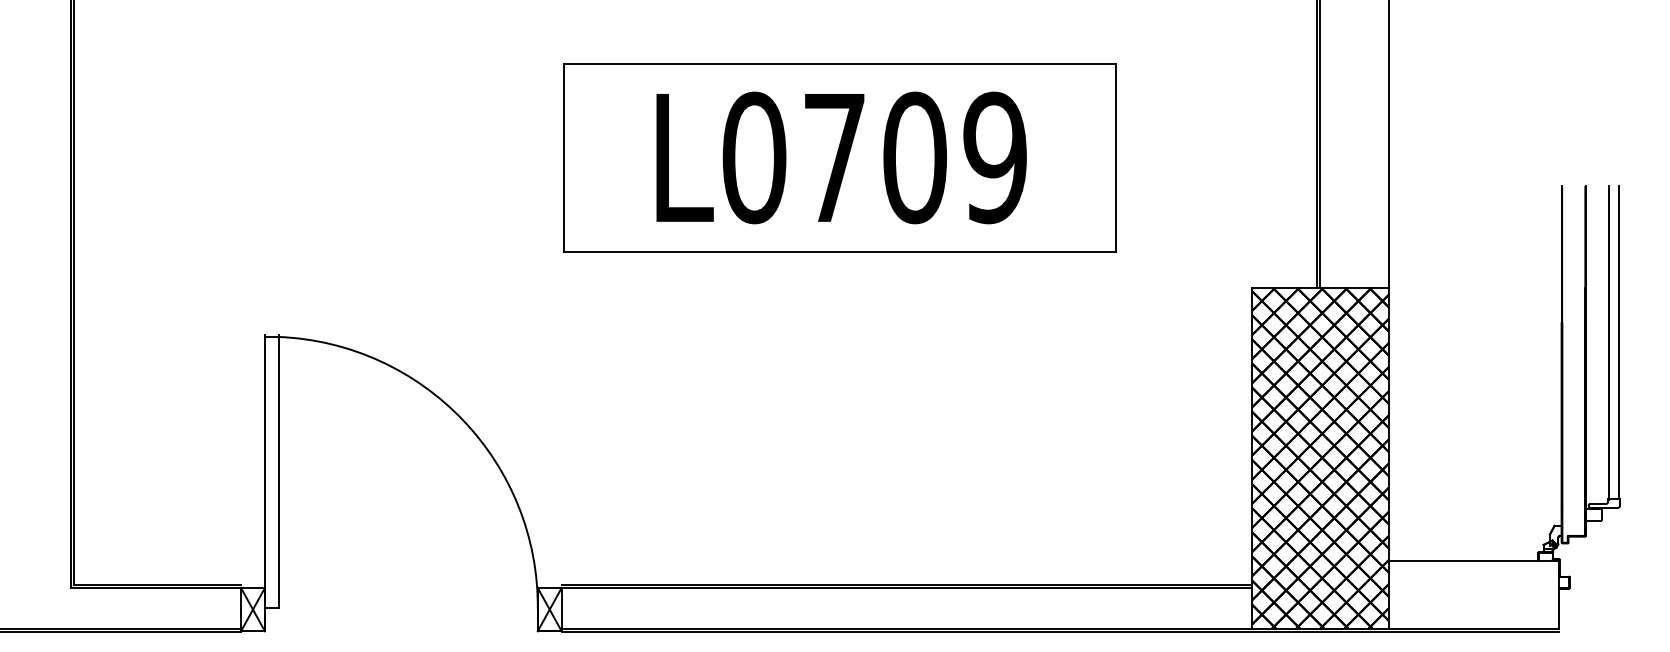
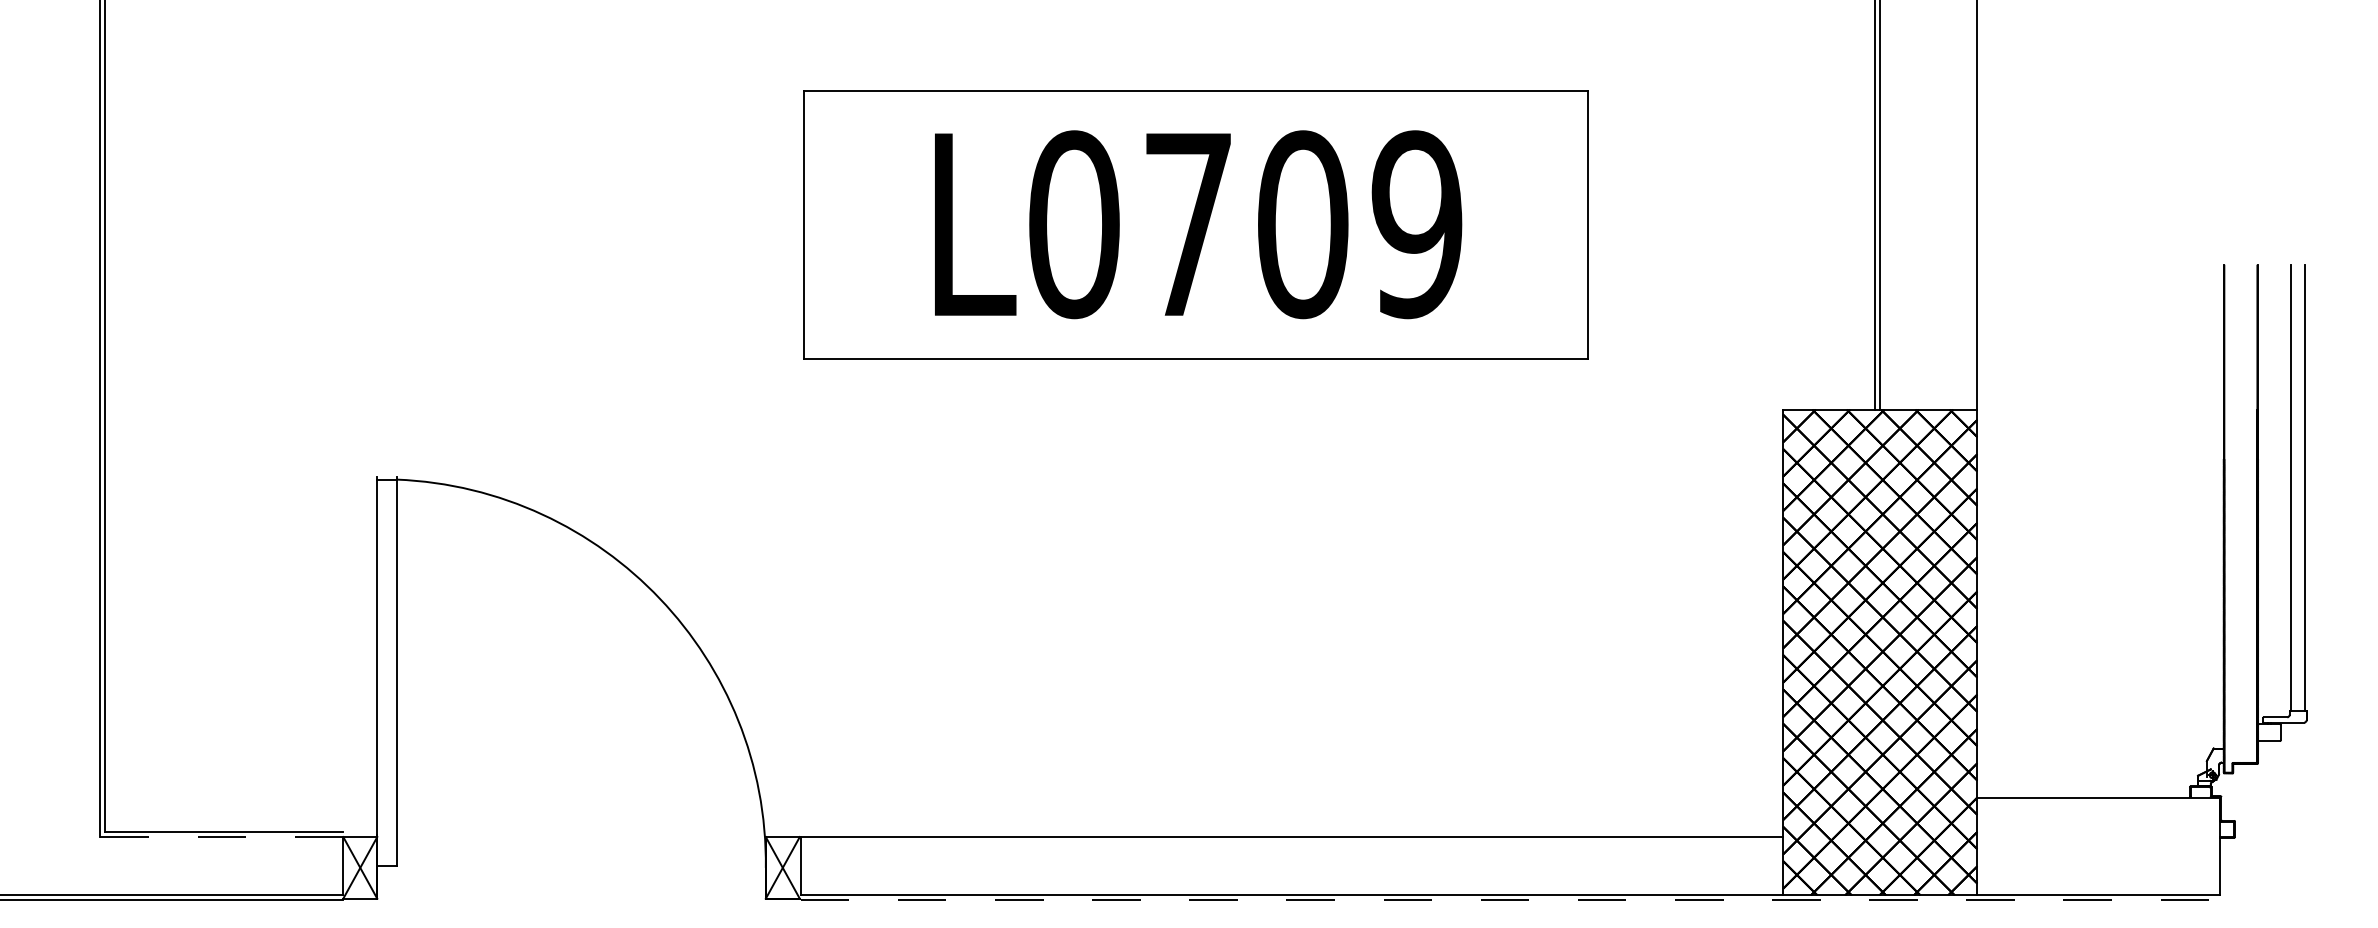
line: (906, 584) -> (1291, 832), removed
line: (156, 588) -> (222, 837), solid -> dashed
line: (1060, 632) -> (1510, 900), solid -> dashed

